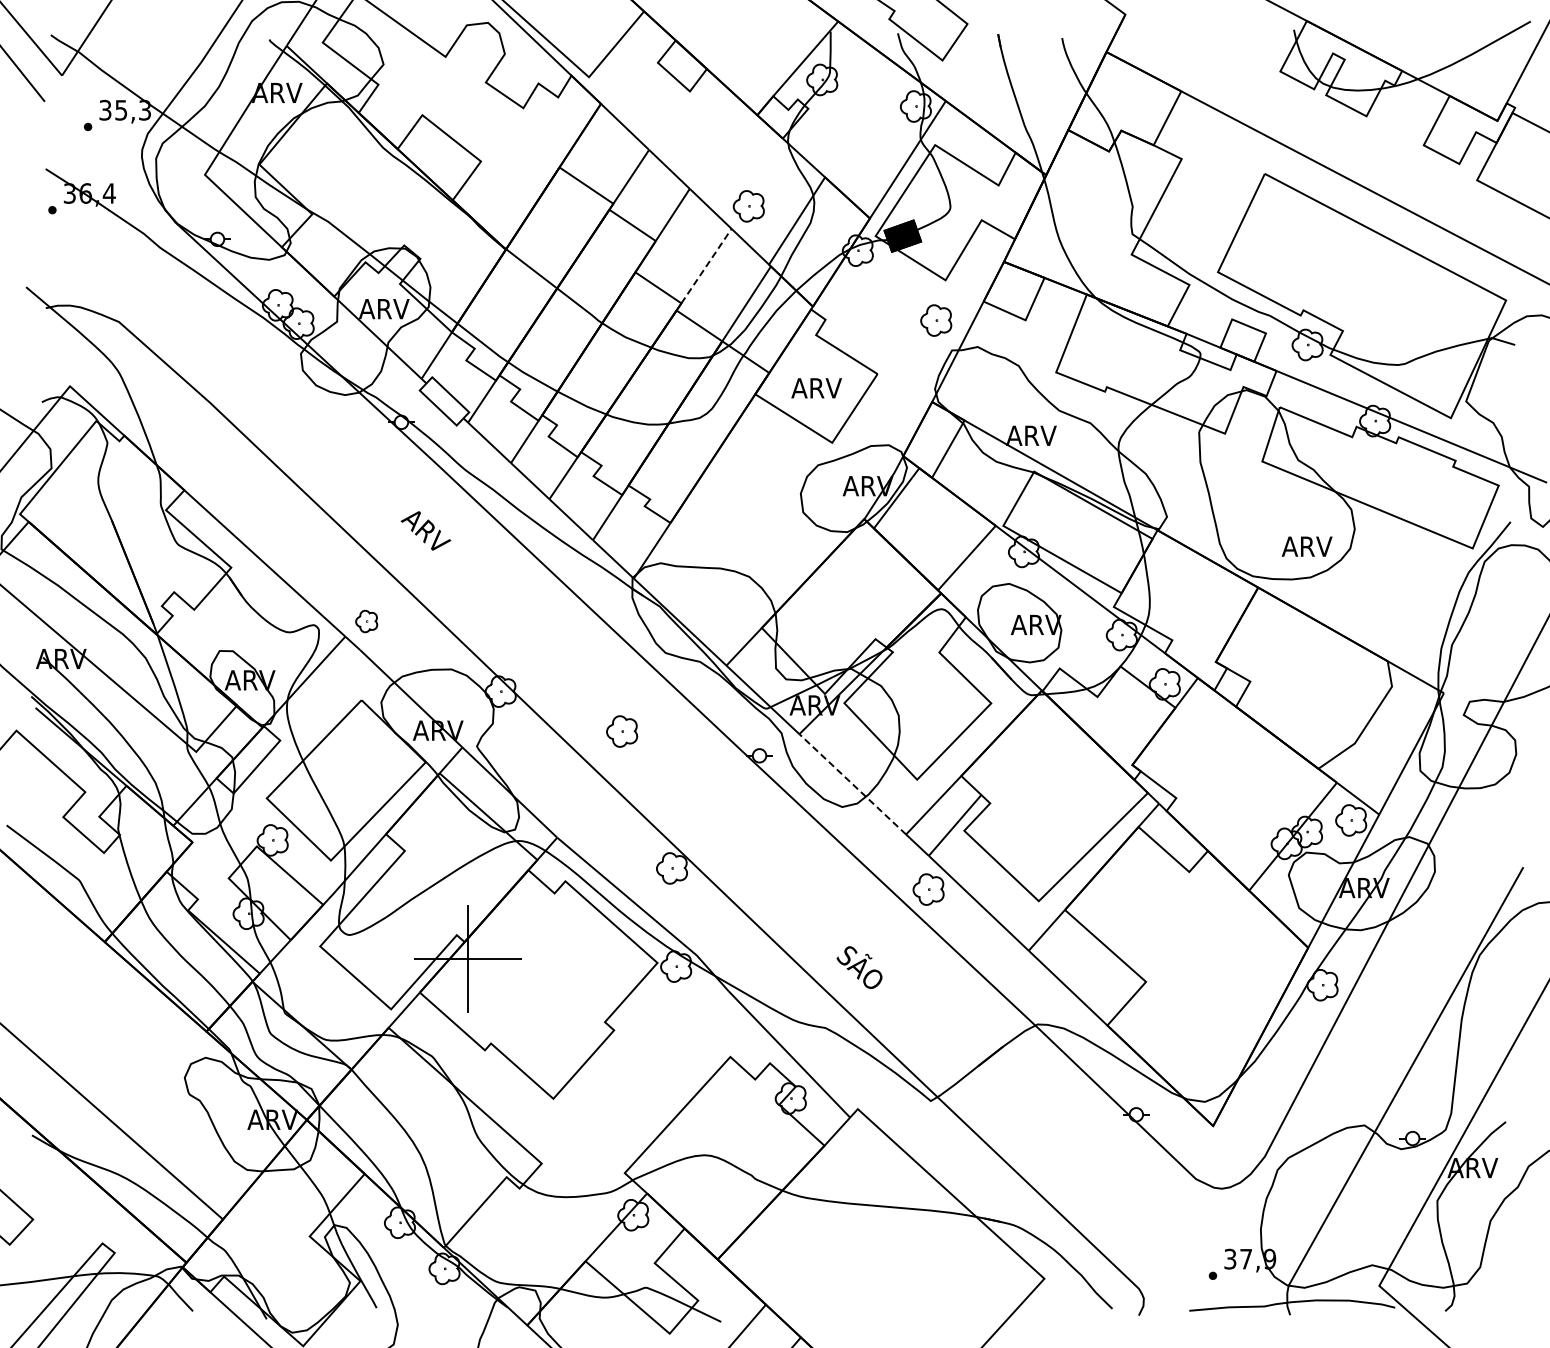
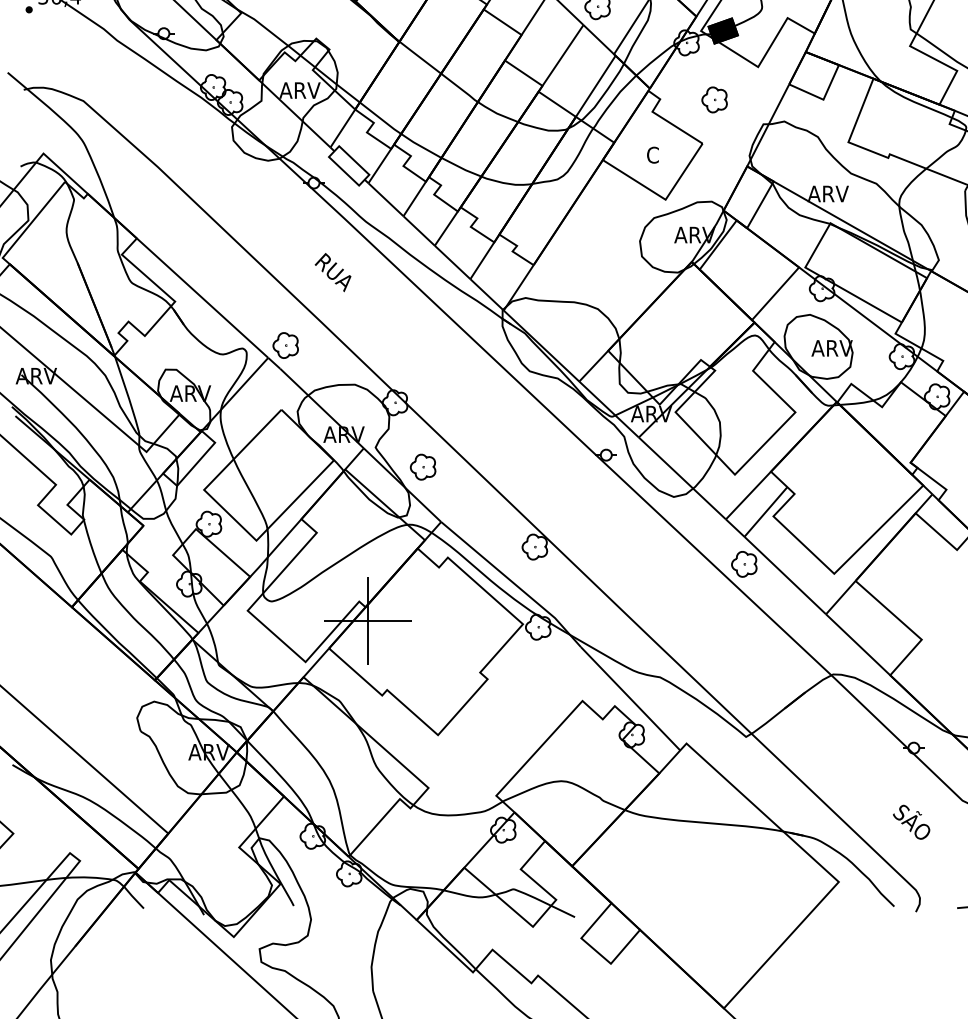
line: (706, 266) -> (563, 55), dashed -> solid
part: (936, 320) -> (714, 99), moved
text: (816, 387) -> (652, 154), ARV -> C
text: (425, 532) -> (333, 272), ARV -> RUA
part: (366, 621) -> (285, 345), size x1.43
part: (622, 731) -> (423, 467), moved
line: (852, 784) -> (682, 478), dashed -> solid
text: (859, 967) -> (911, 822), moved

